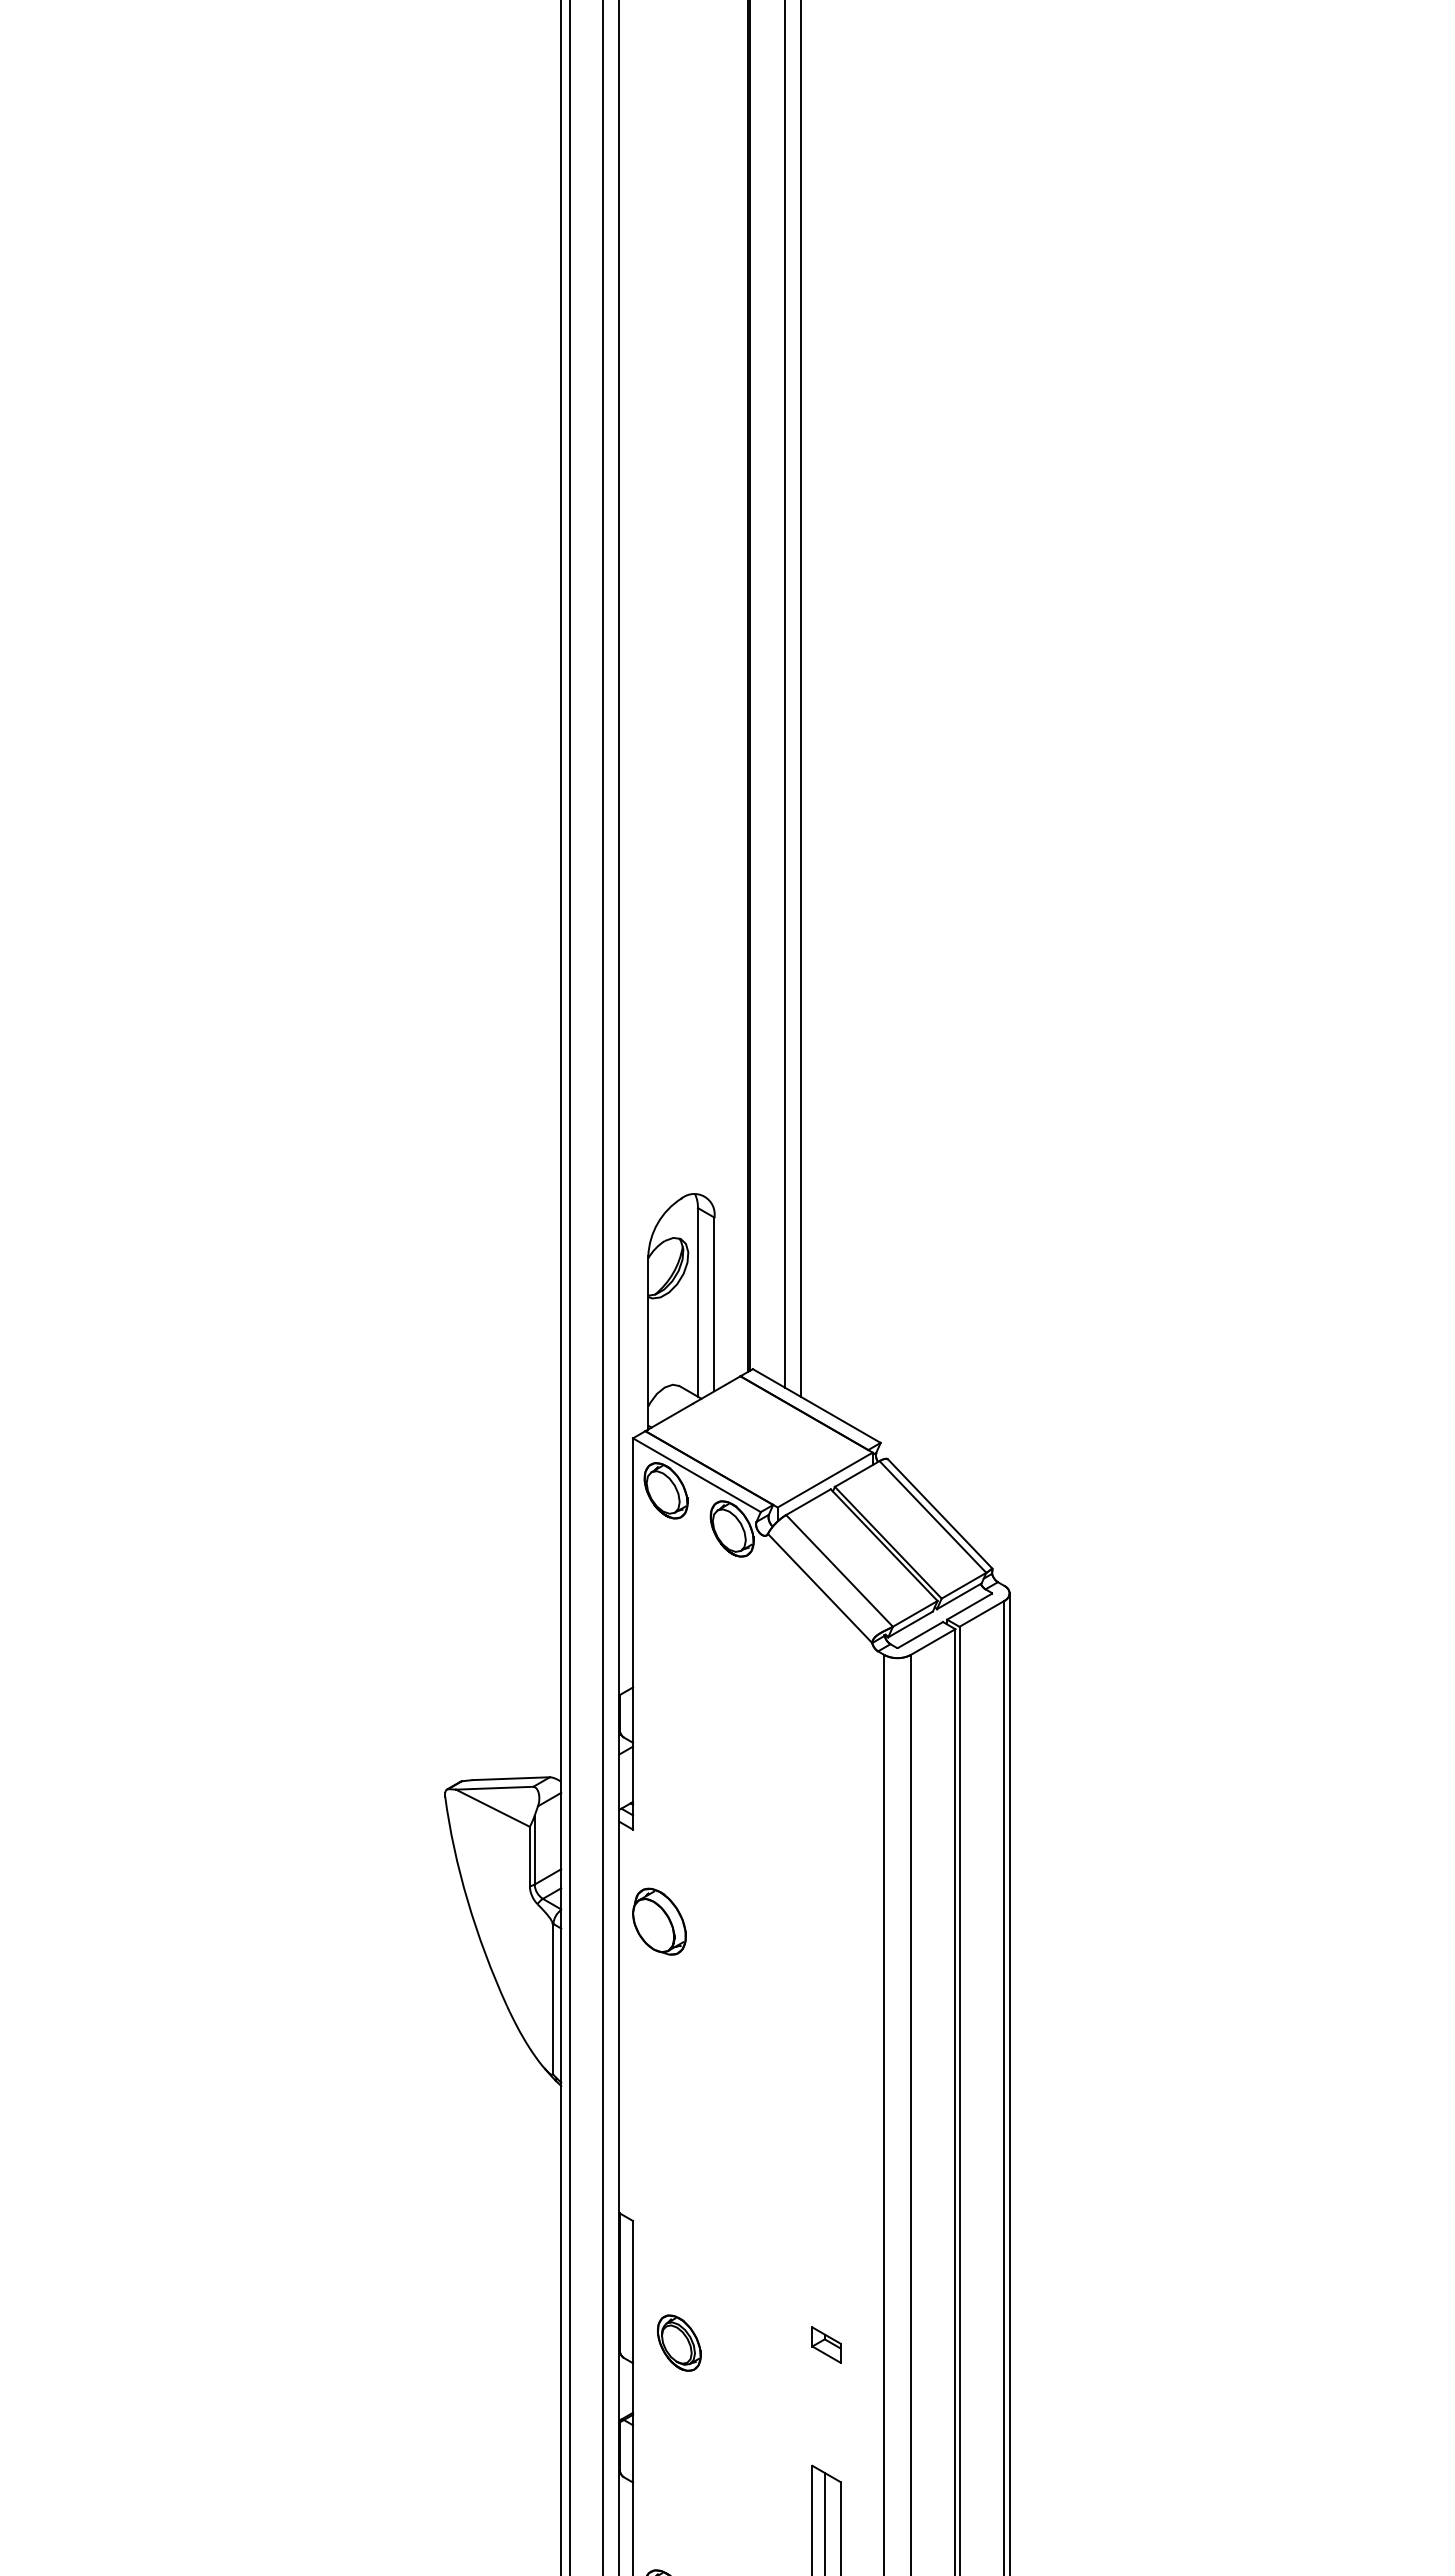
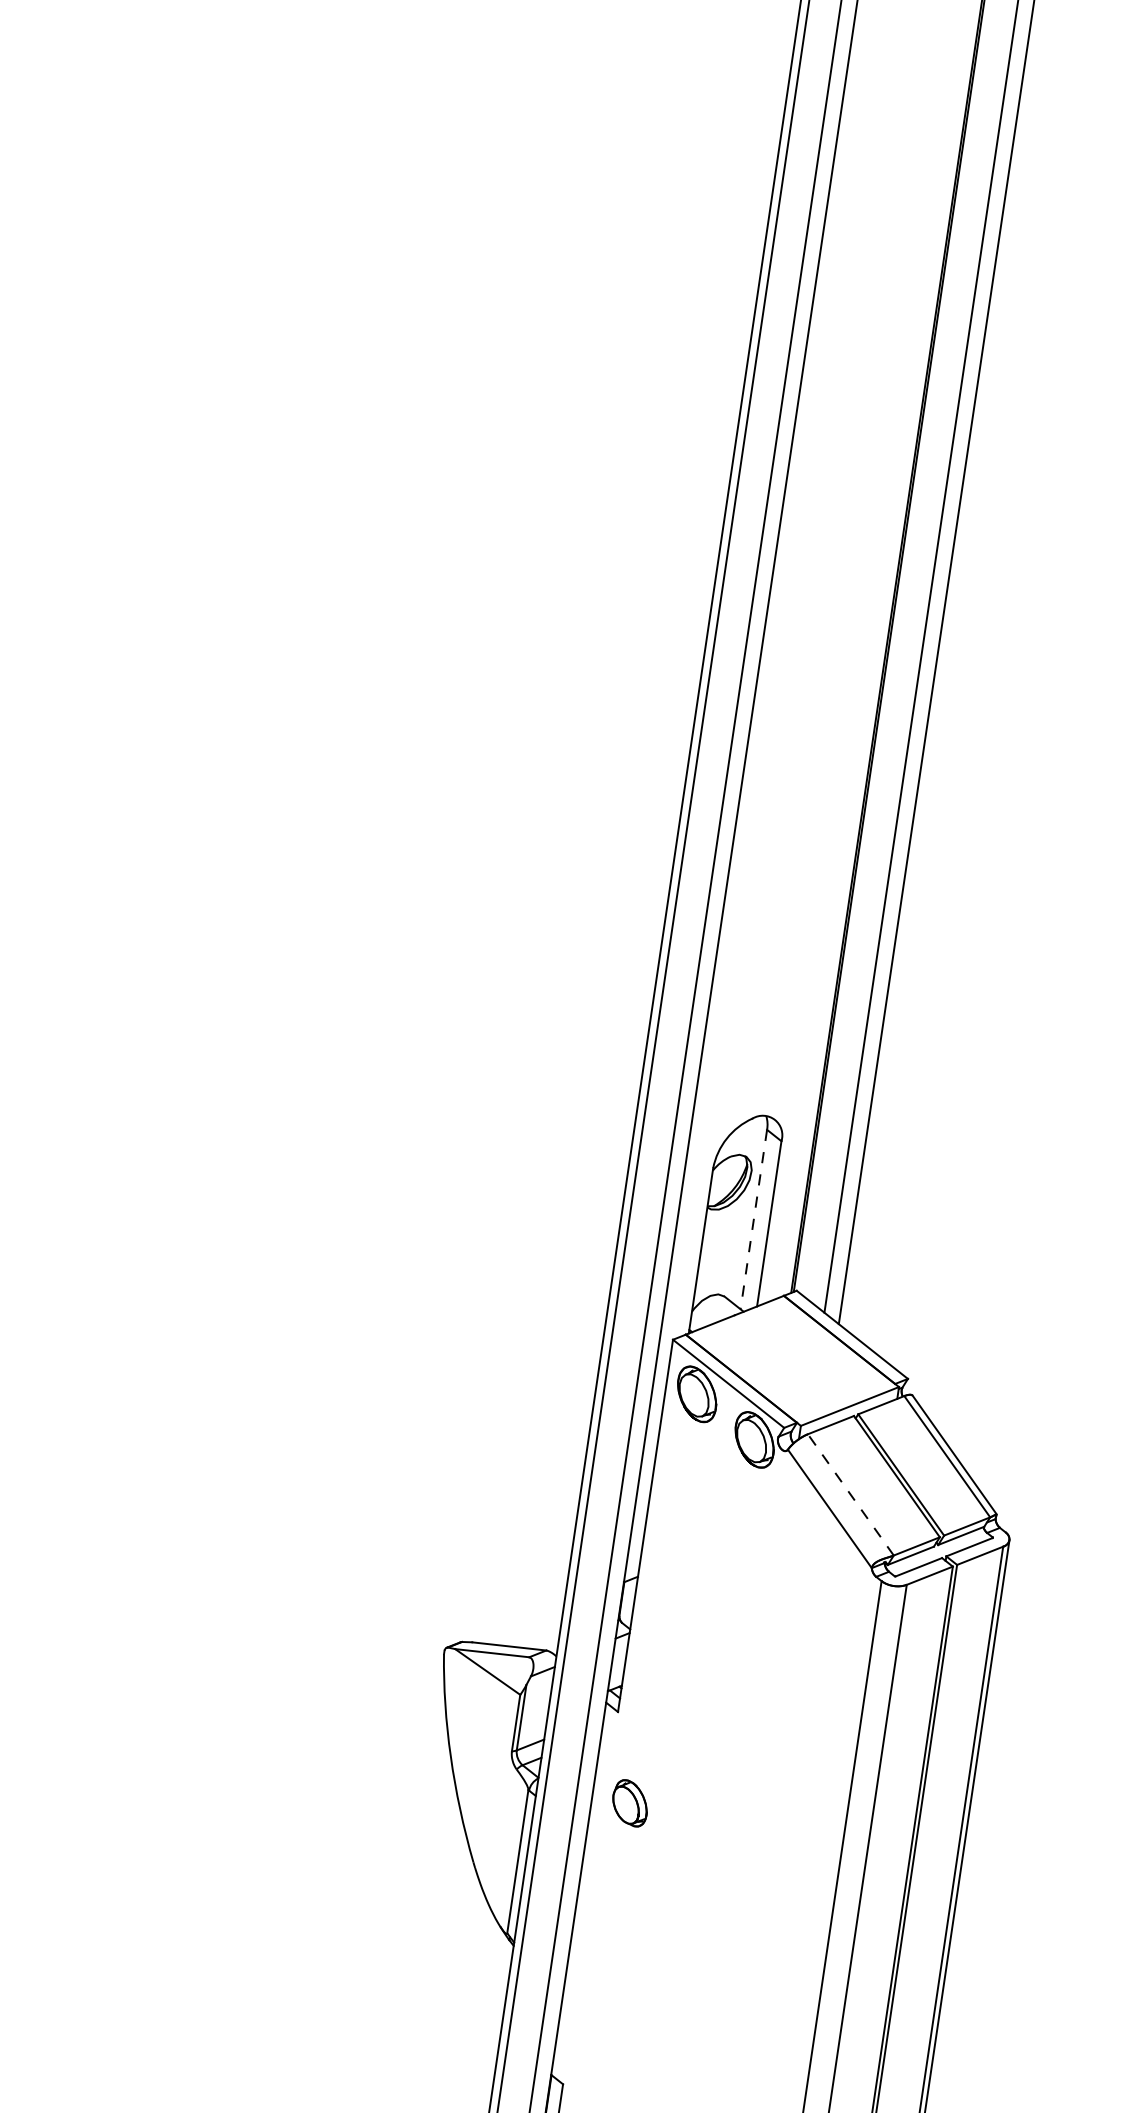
line: (697, 1302) -> (753, 1219), solid -> dashed
line: (839, 1570) -> (850, 1494), solid -> dashed
part: (659, 1921) -> (630, 1803), size x0.7

